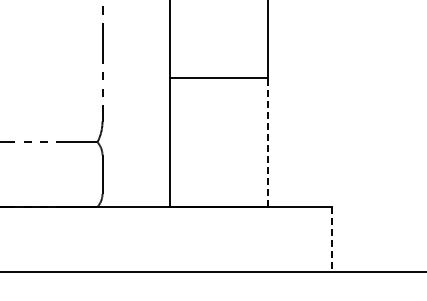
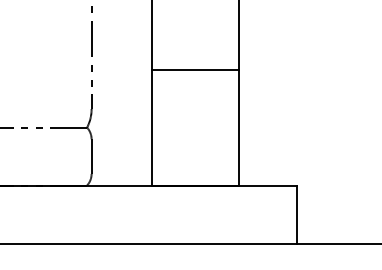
line: (267, 142) -> (239, 127), dashed -> solid
line: (332, 239) -> (297, 214), dashed -> solid

